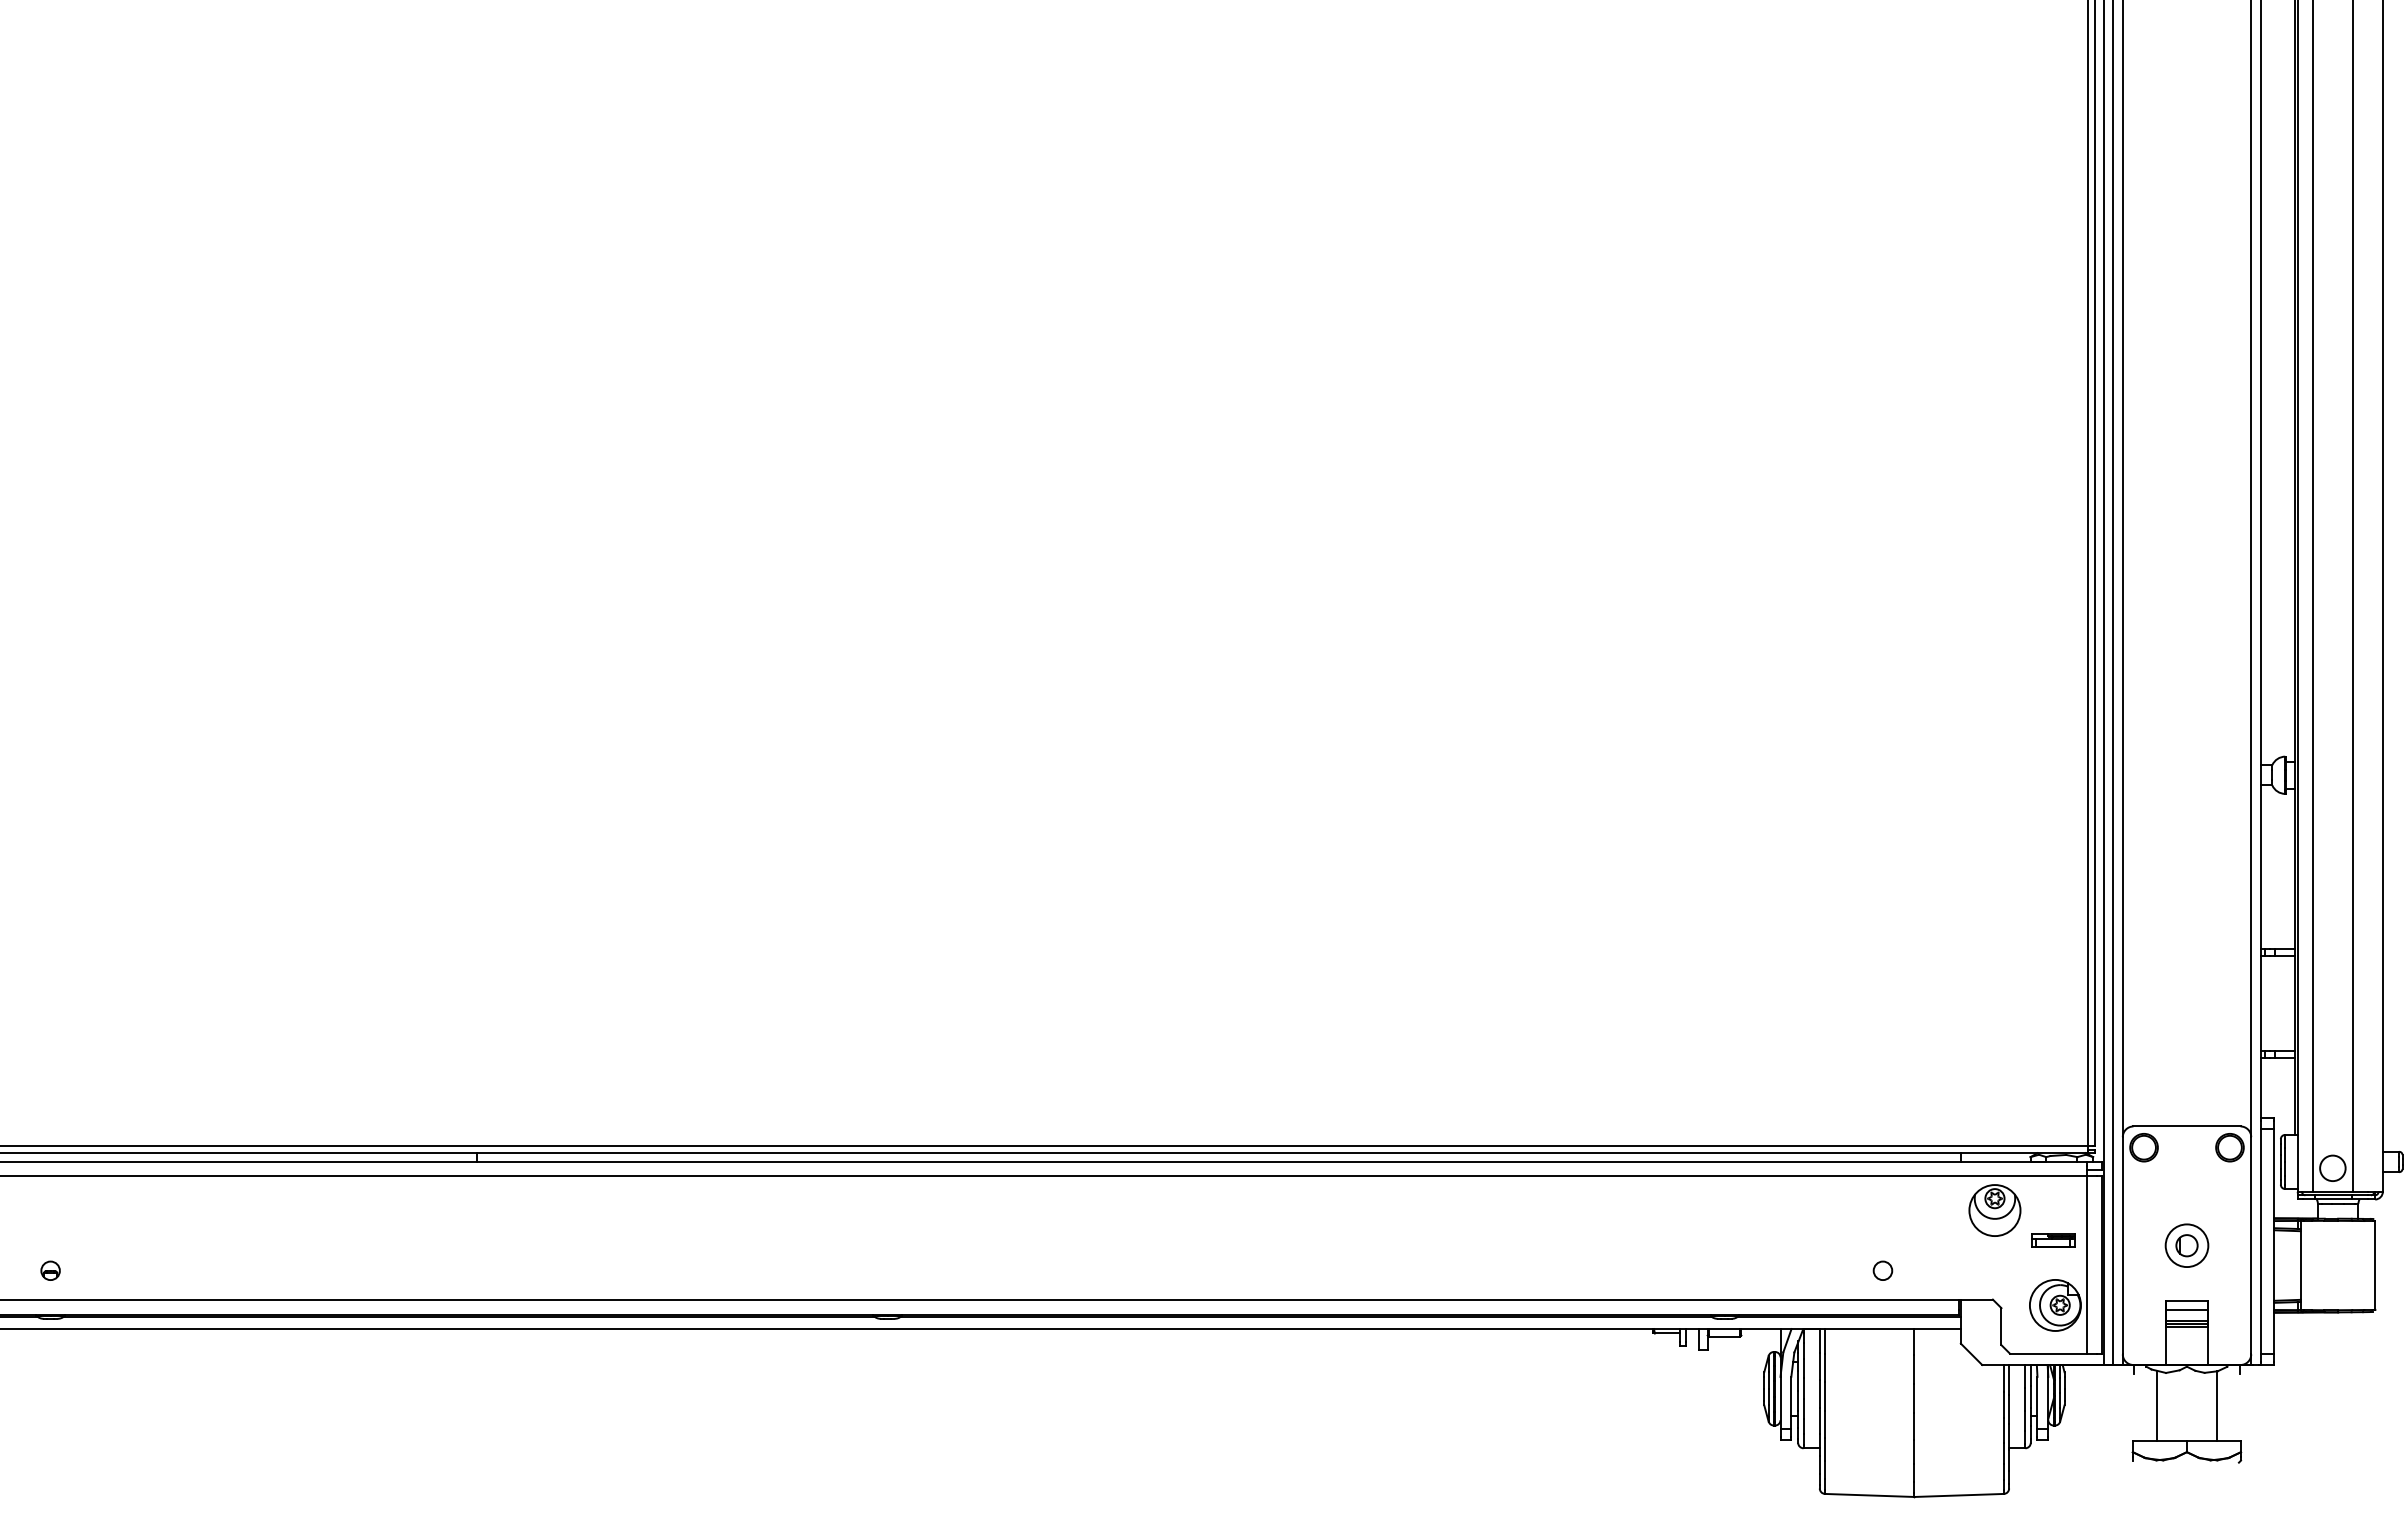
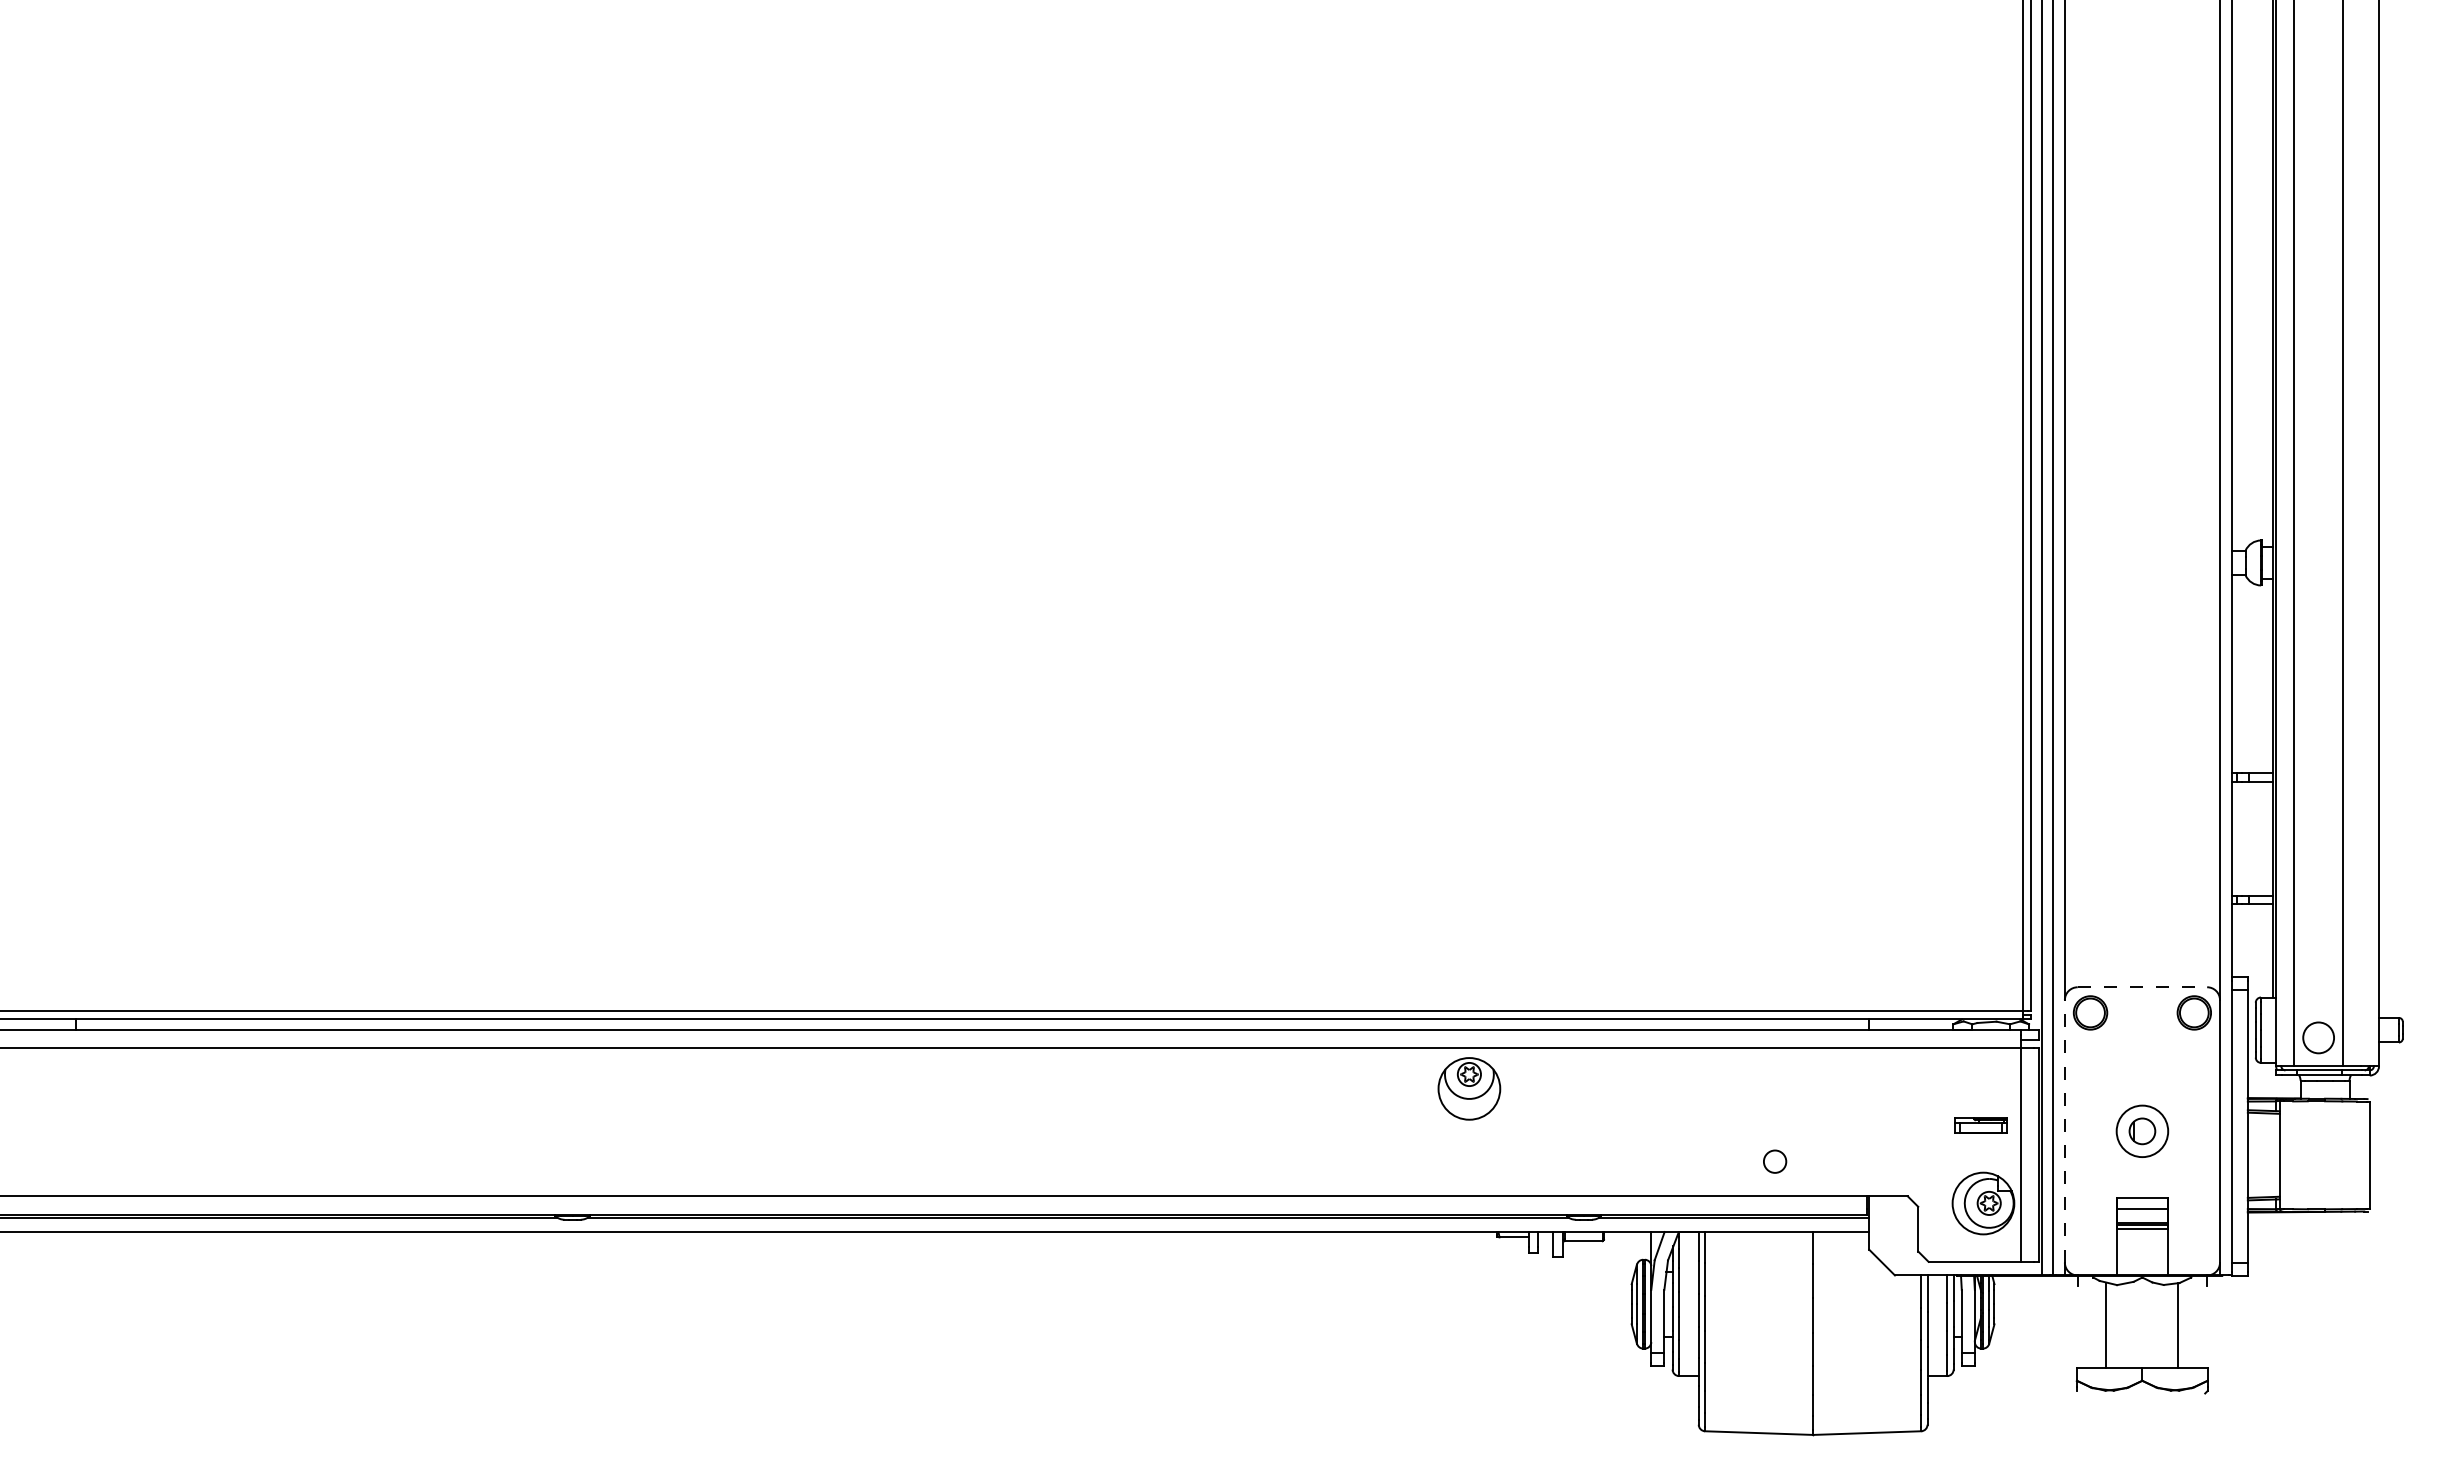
line: (2187, 1126) -> (2143, 987), solid -> dashed
part: (1994, 1210) -> (1468, 1088), moved
line: (2122, 1245) -> (2064, 1131), solid -> dashed

